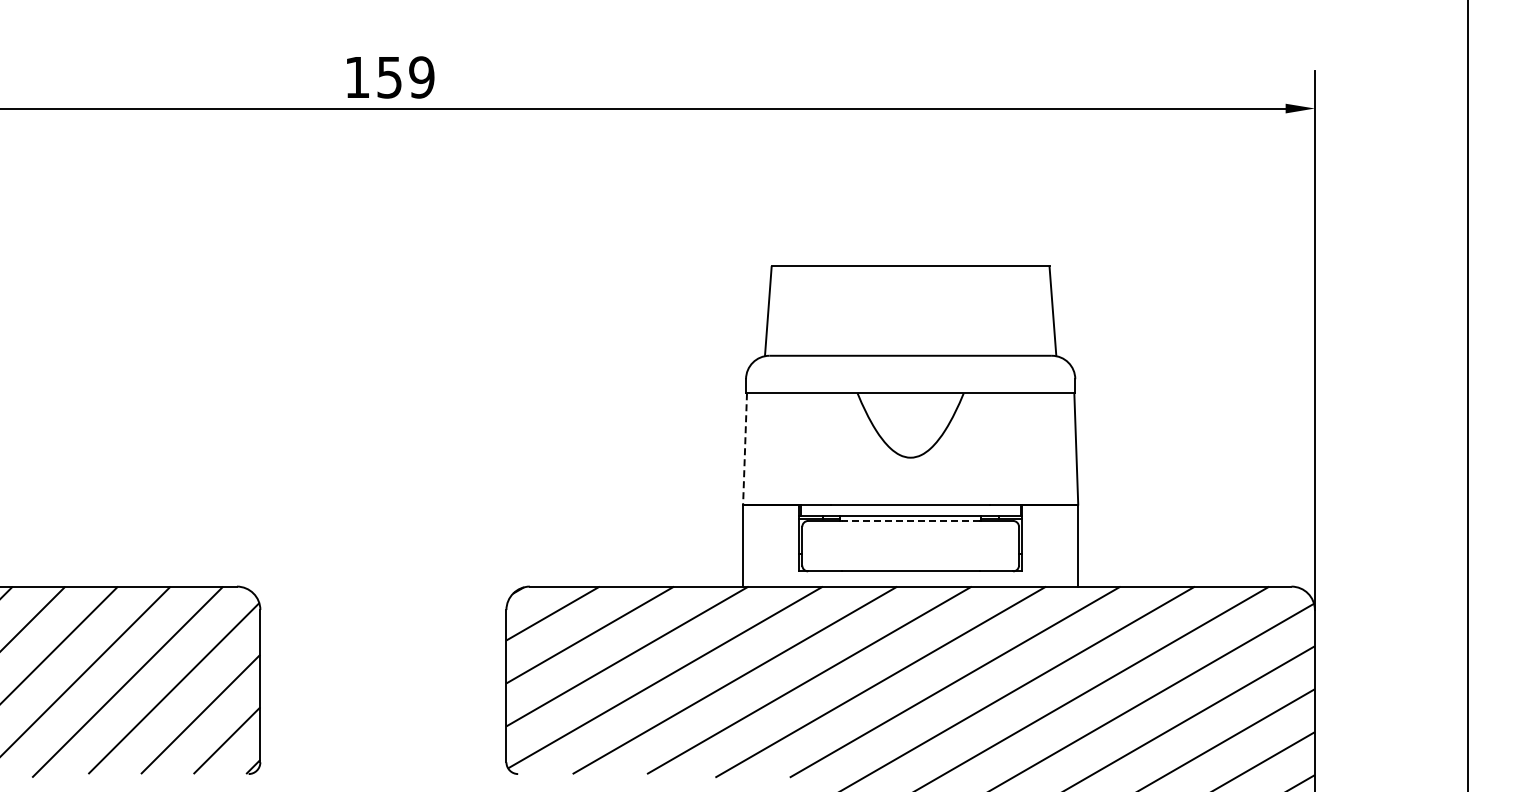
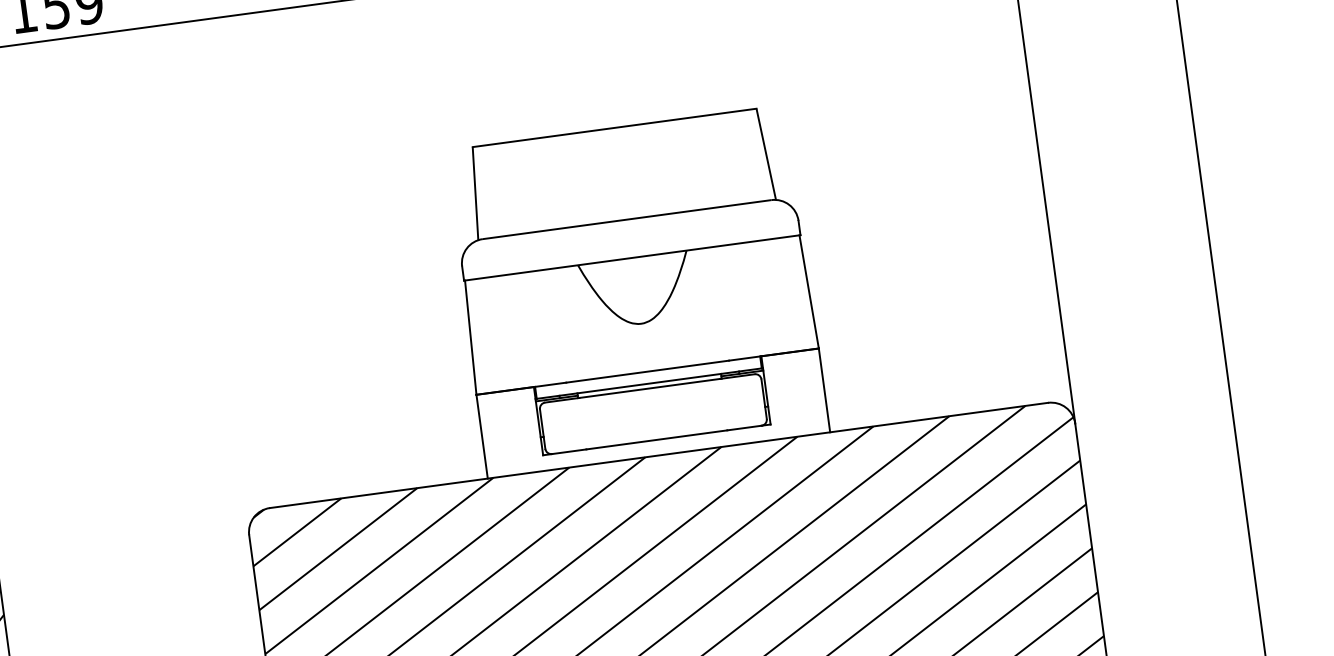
line: (745, 448) -> (471, 337), dashed -> solid
line: (910, 520) -> (649, 387), dashed -> solid

